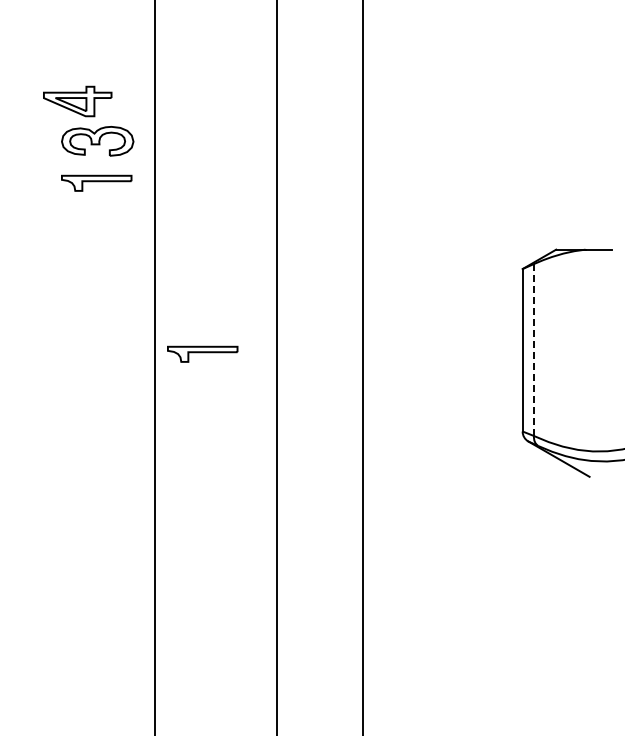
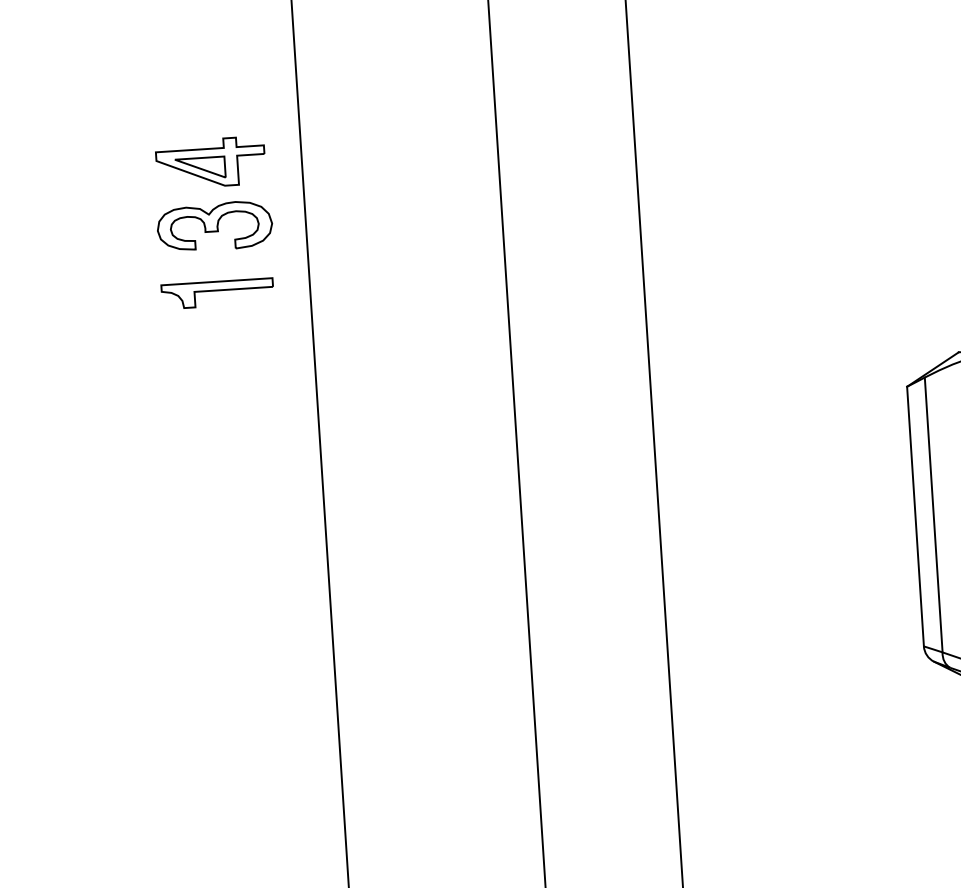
part: (77, 101) -> (210, 162), moved
line: (534, 350) -> (934, 515), dashed -> solid
part: (202, 353) -> (404, 554), removed

